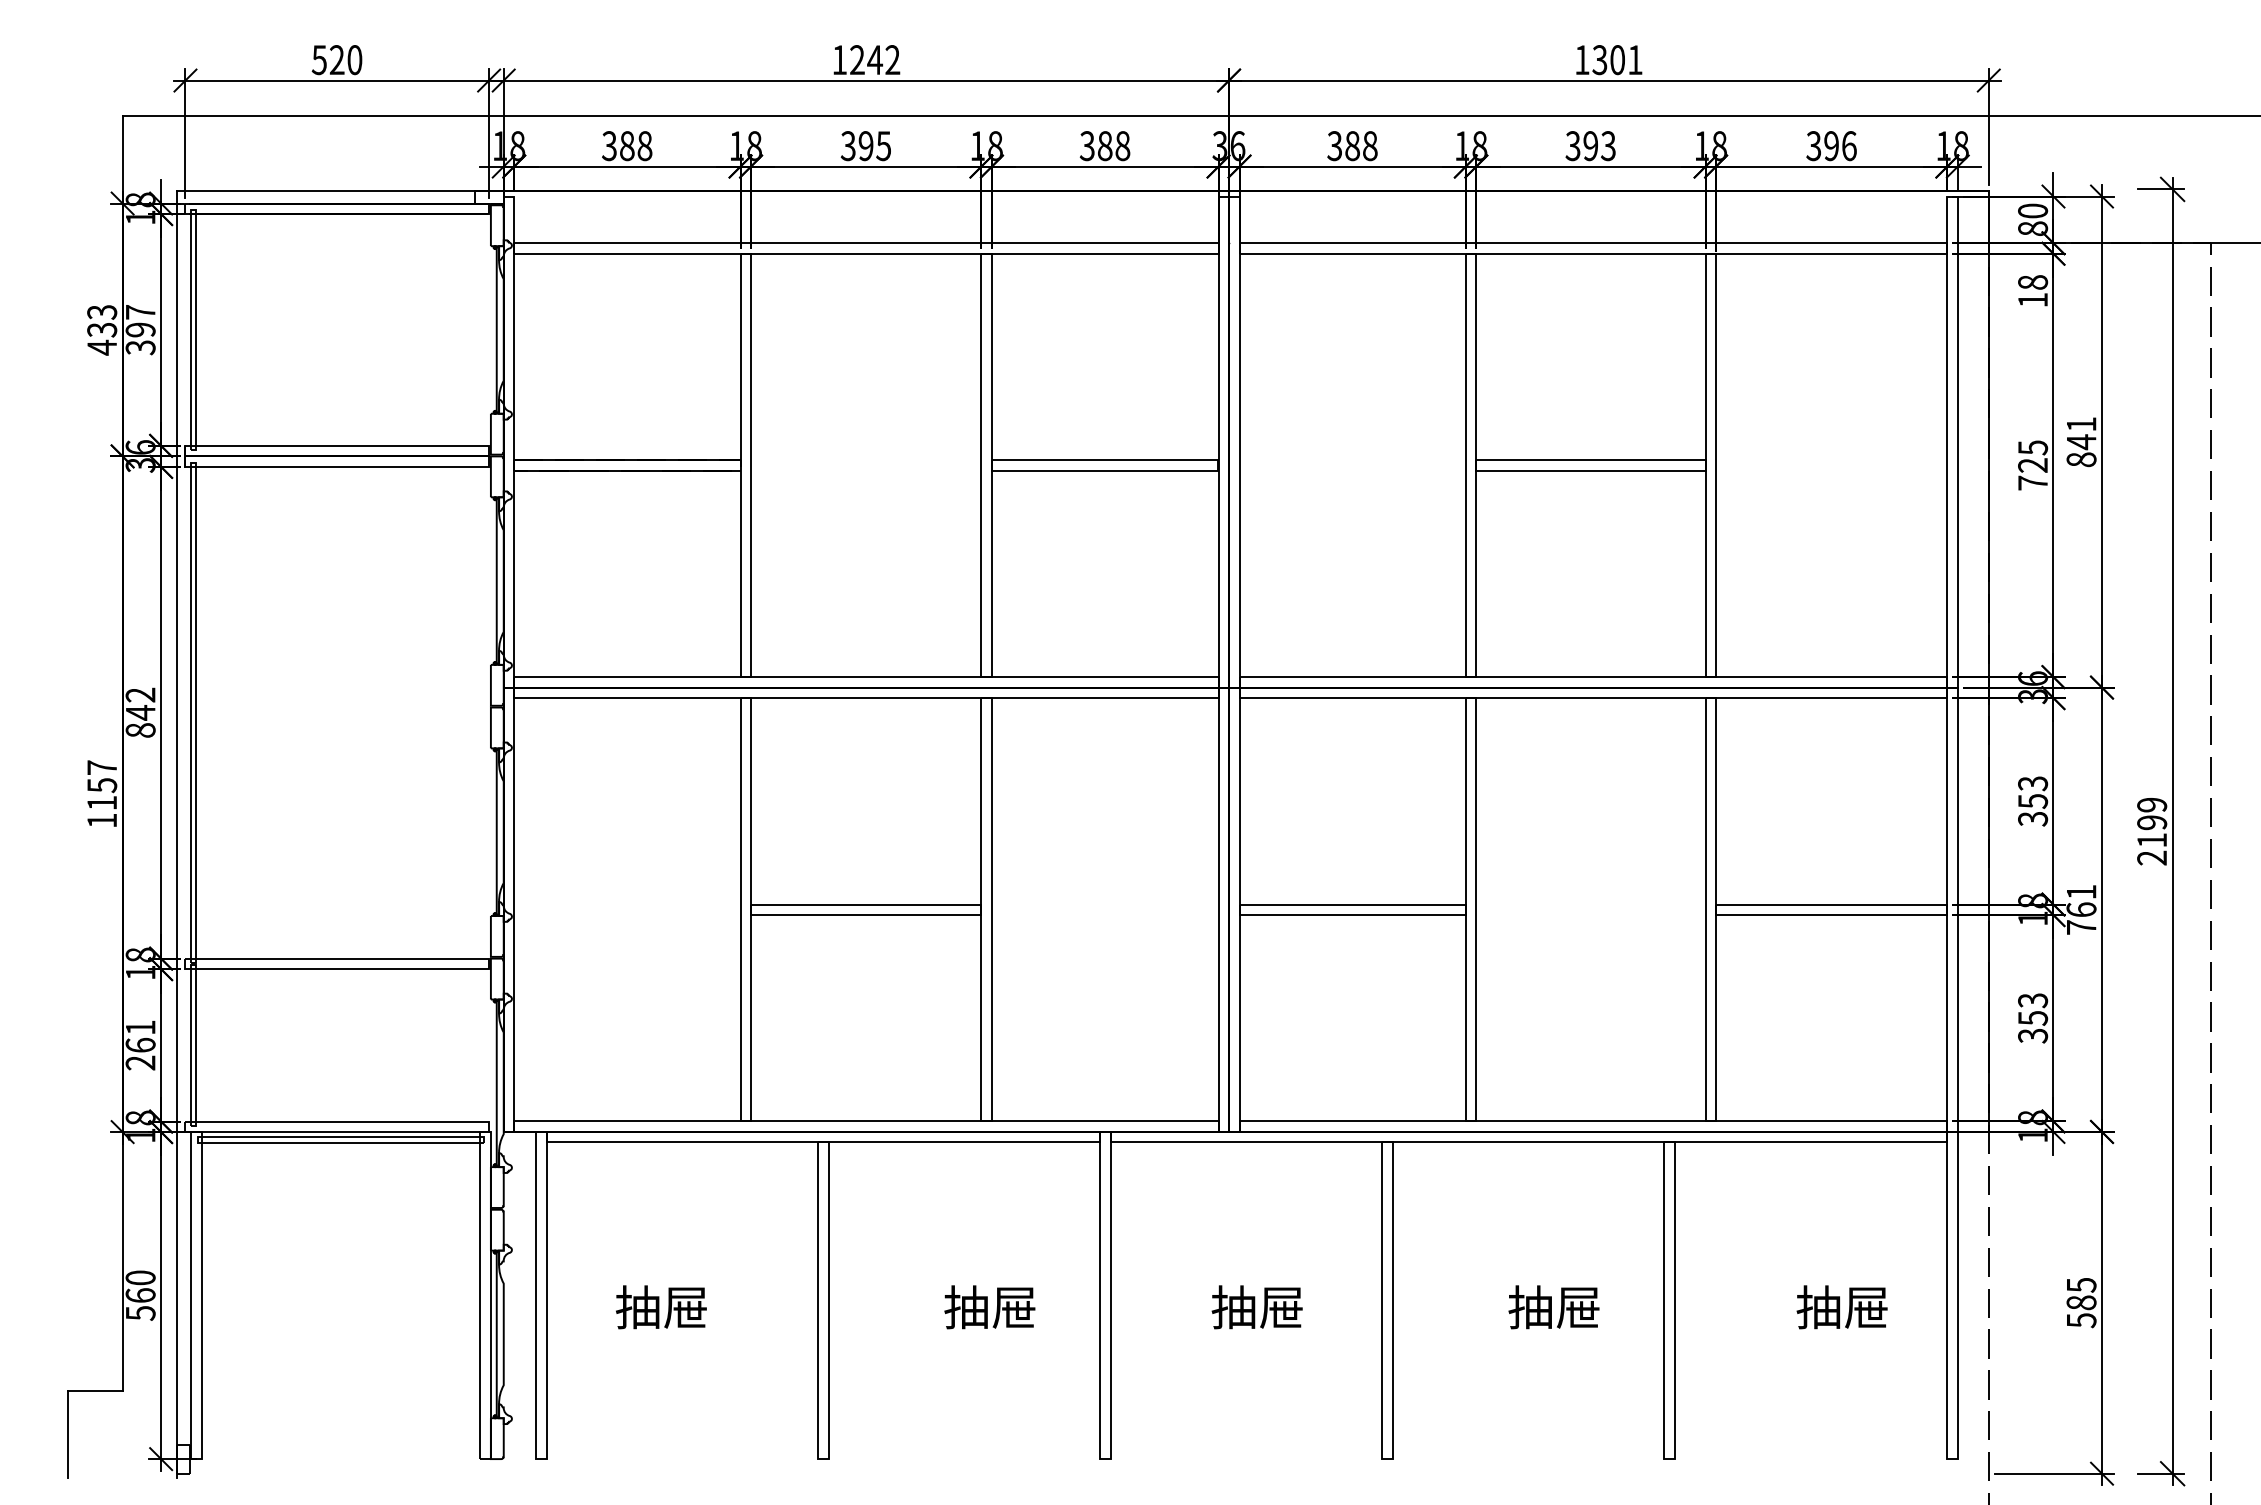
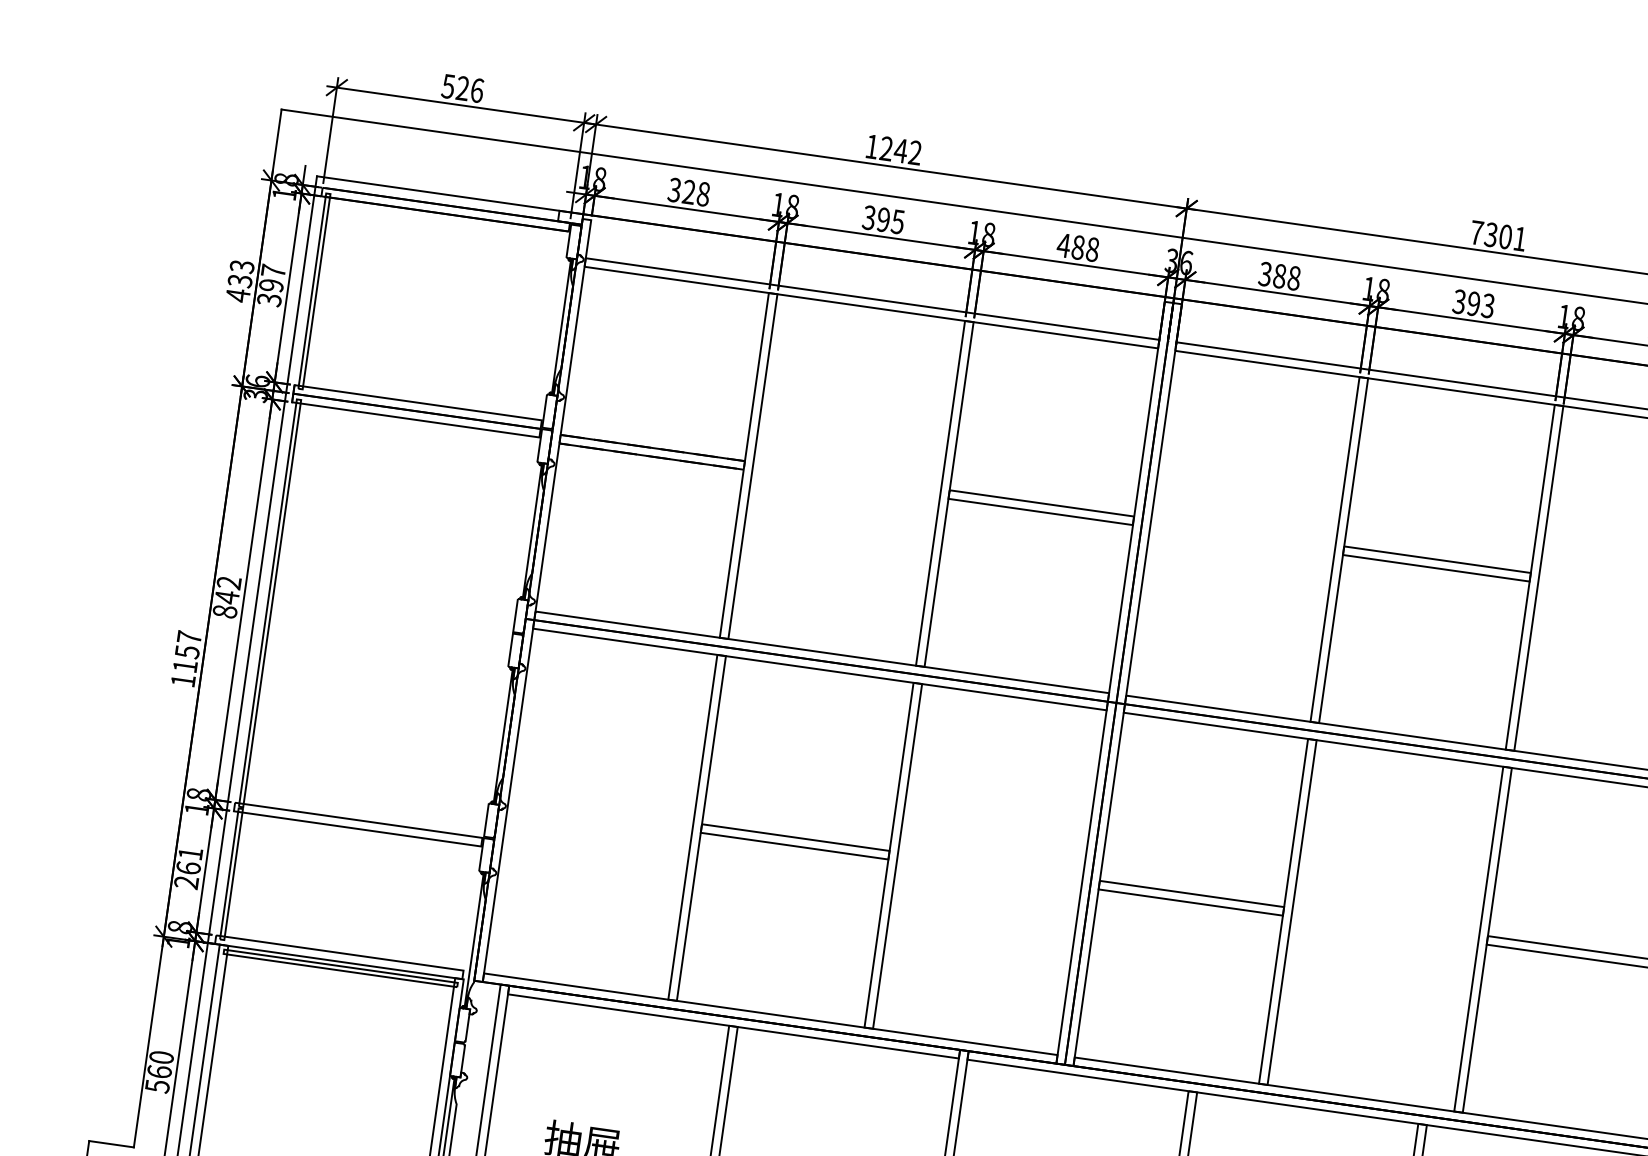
text: (1582, 59) -> (1477, 232), 1301 -> 7301
text: (354, 60) -> (476, 90), 520 -> 526
text: (627, 146) -> (689, 192), 388 -> 328
text: (1087, 146) -> (1063, 245), 388 -> 488

